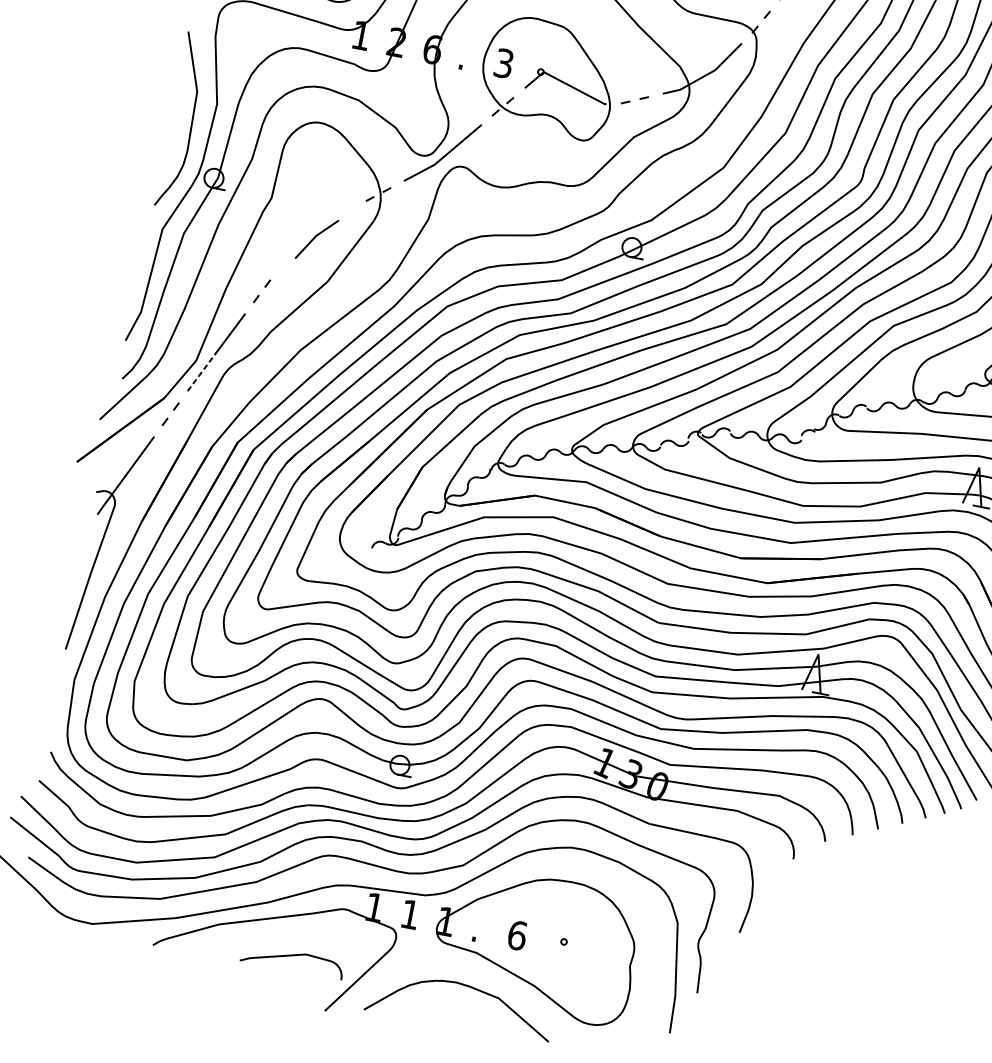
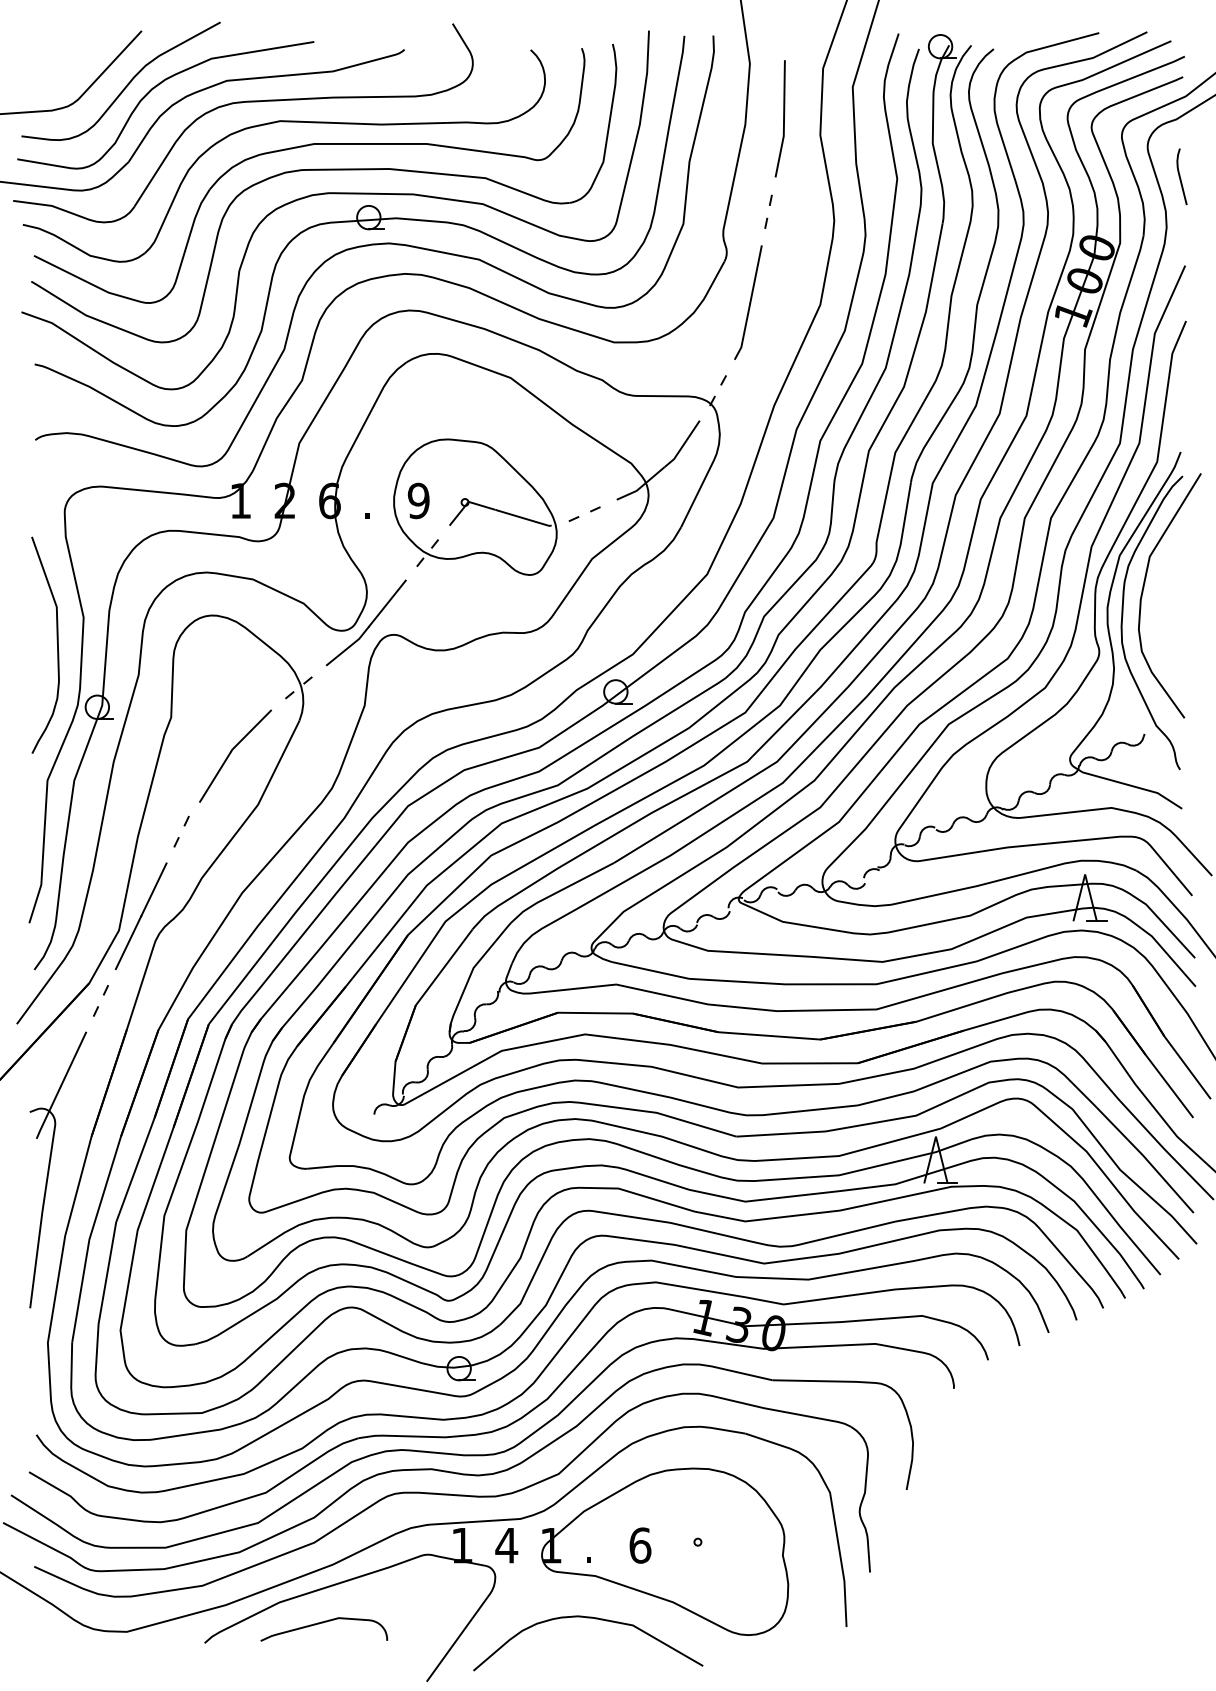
text: (503, 63) -> (418, 500), 3 -> 9
part: (317, 238) -> (235, 755), size x1.67
line: (201, 371) -> (128, 942), dashed -> solid
text: (410, 914) -> (506, 1545), 1 -> 4
curve: (292, 956) -> (323, 1623), moved

